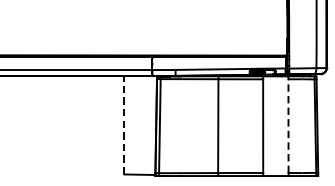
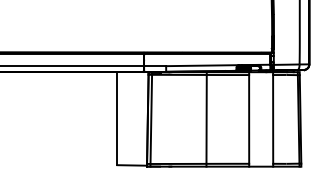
line: (124, 125) -> (117, 118), dashed -> solid
line: (288, 125) -> (273, 118), dashed -> solid

